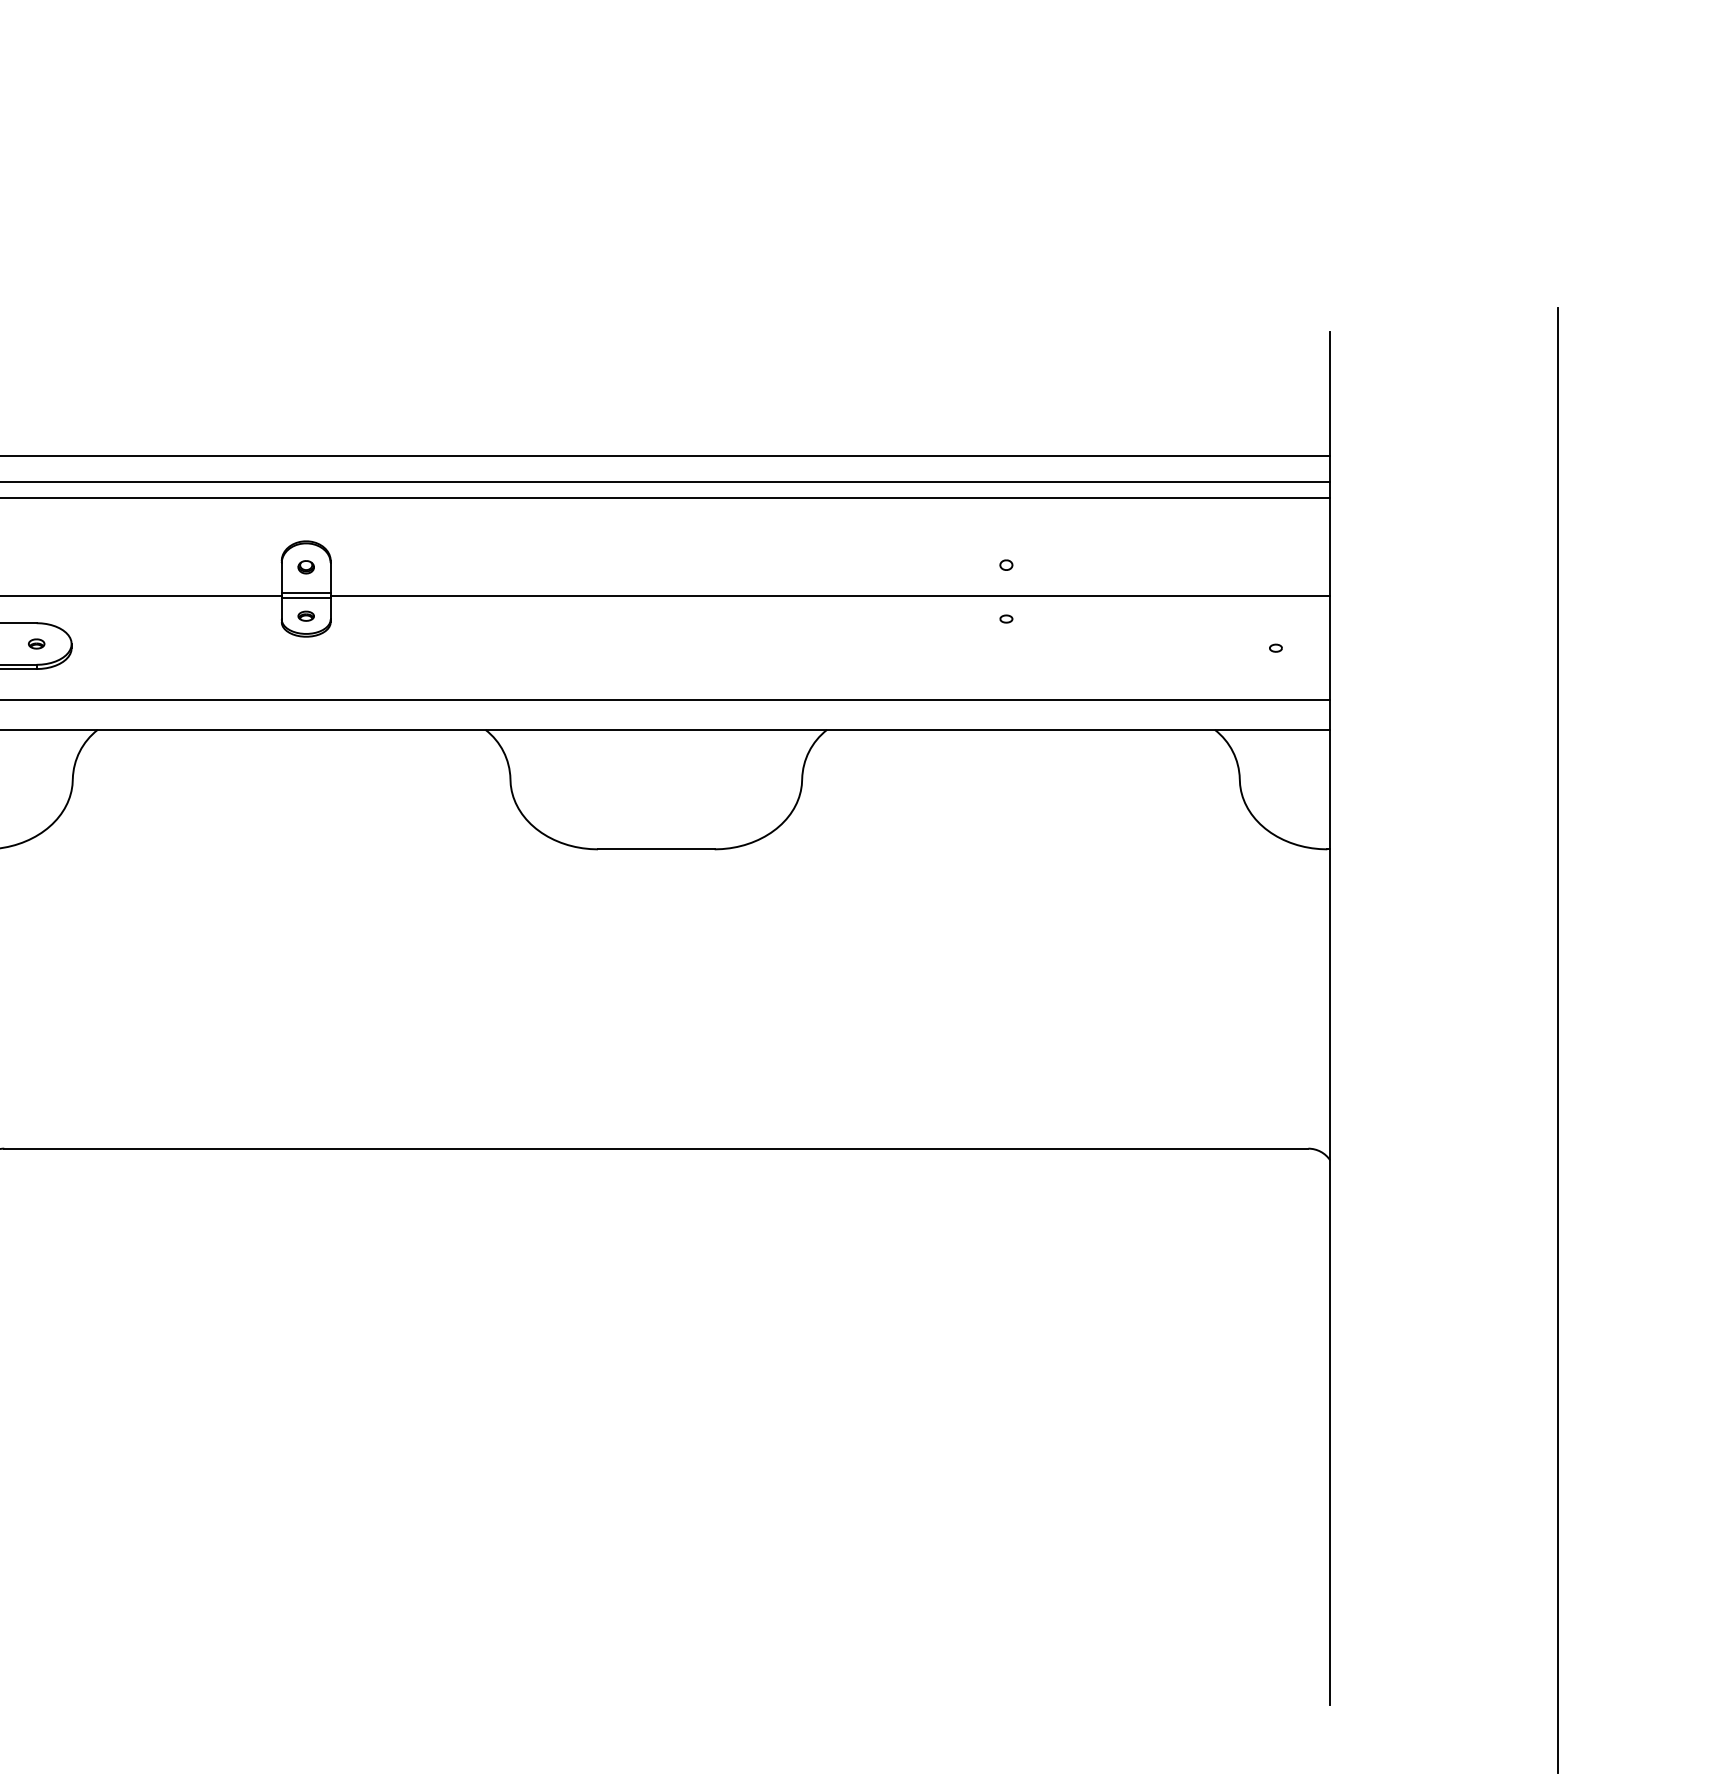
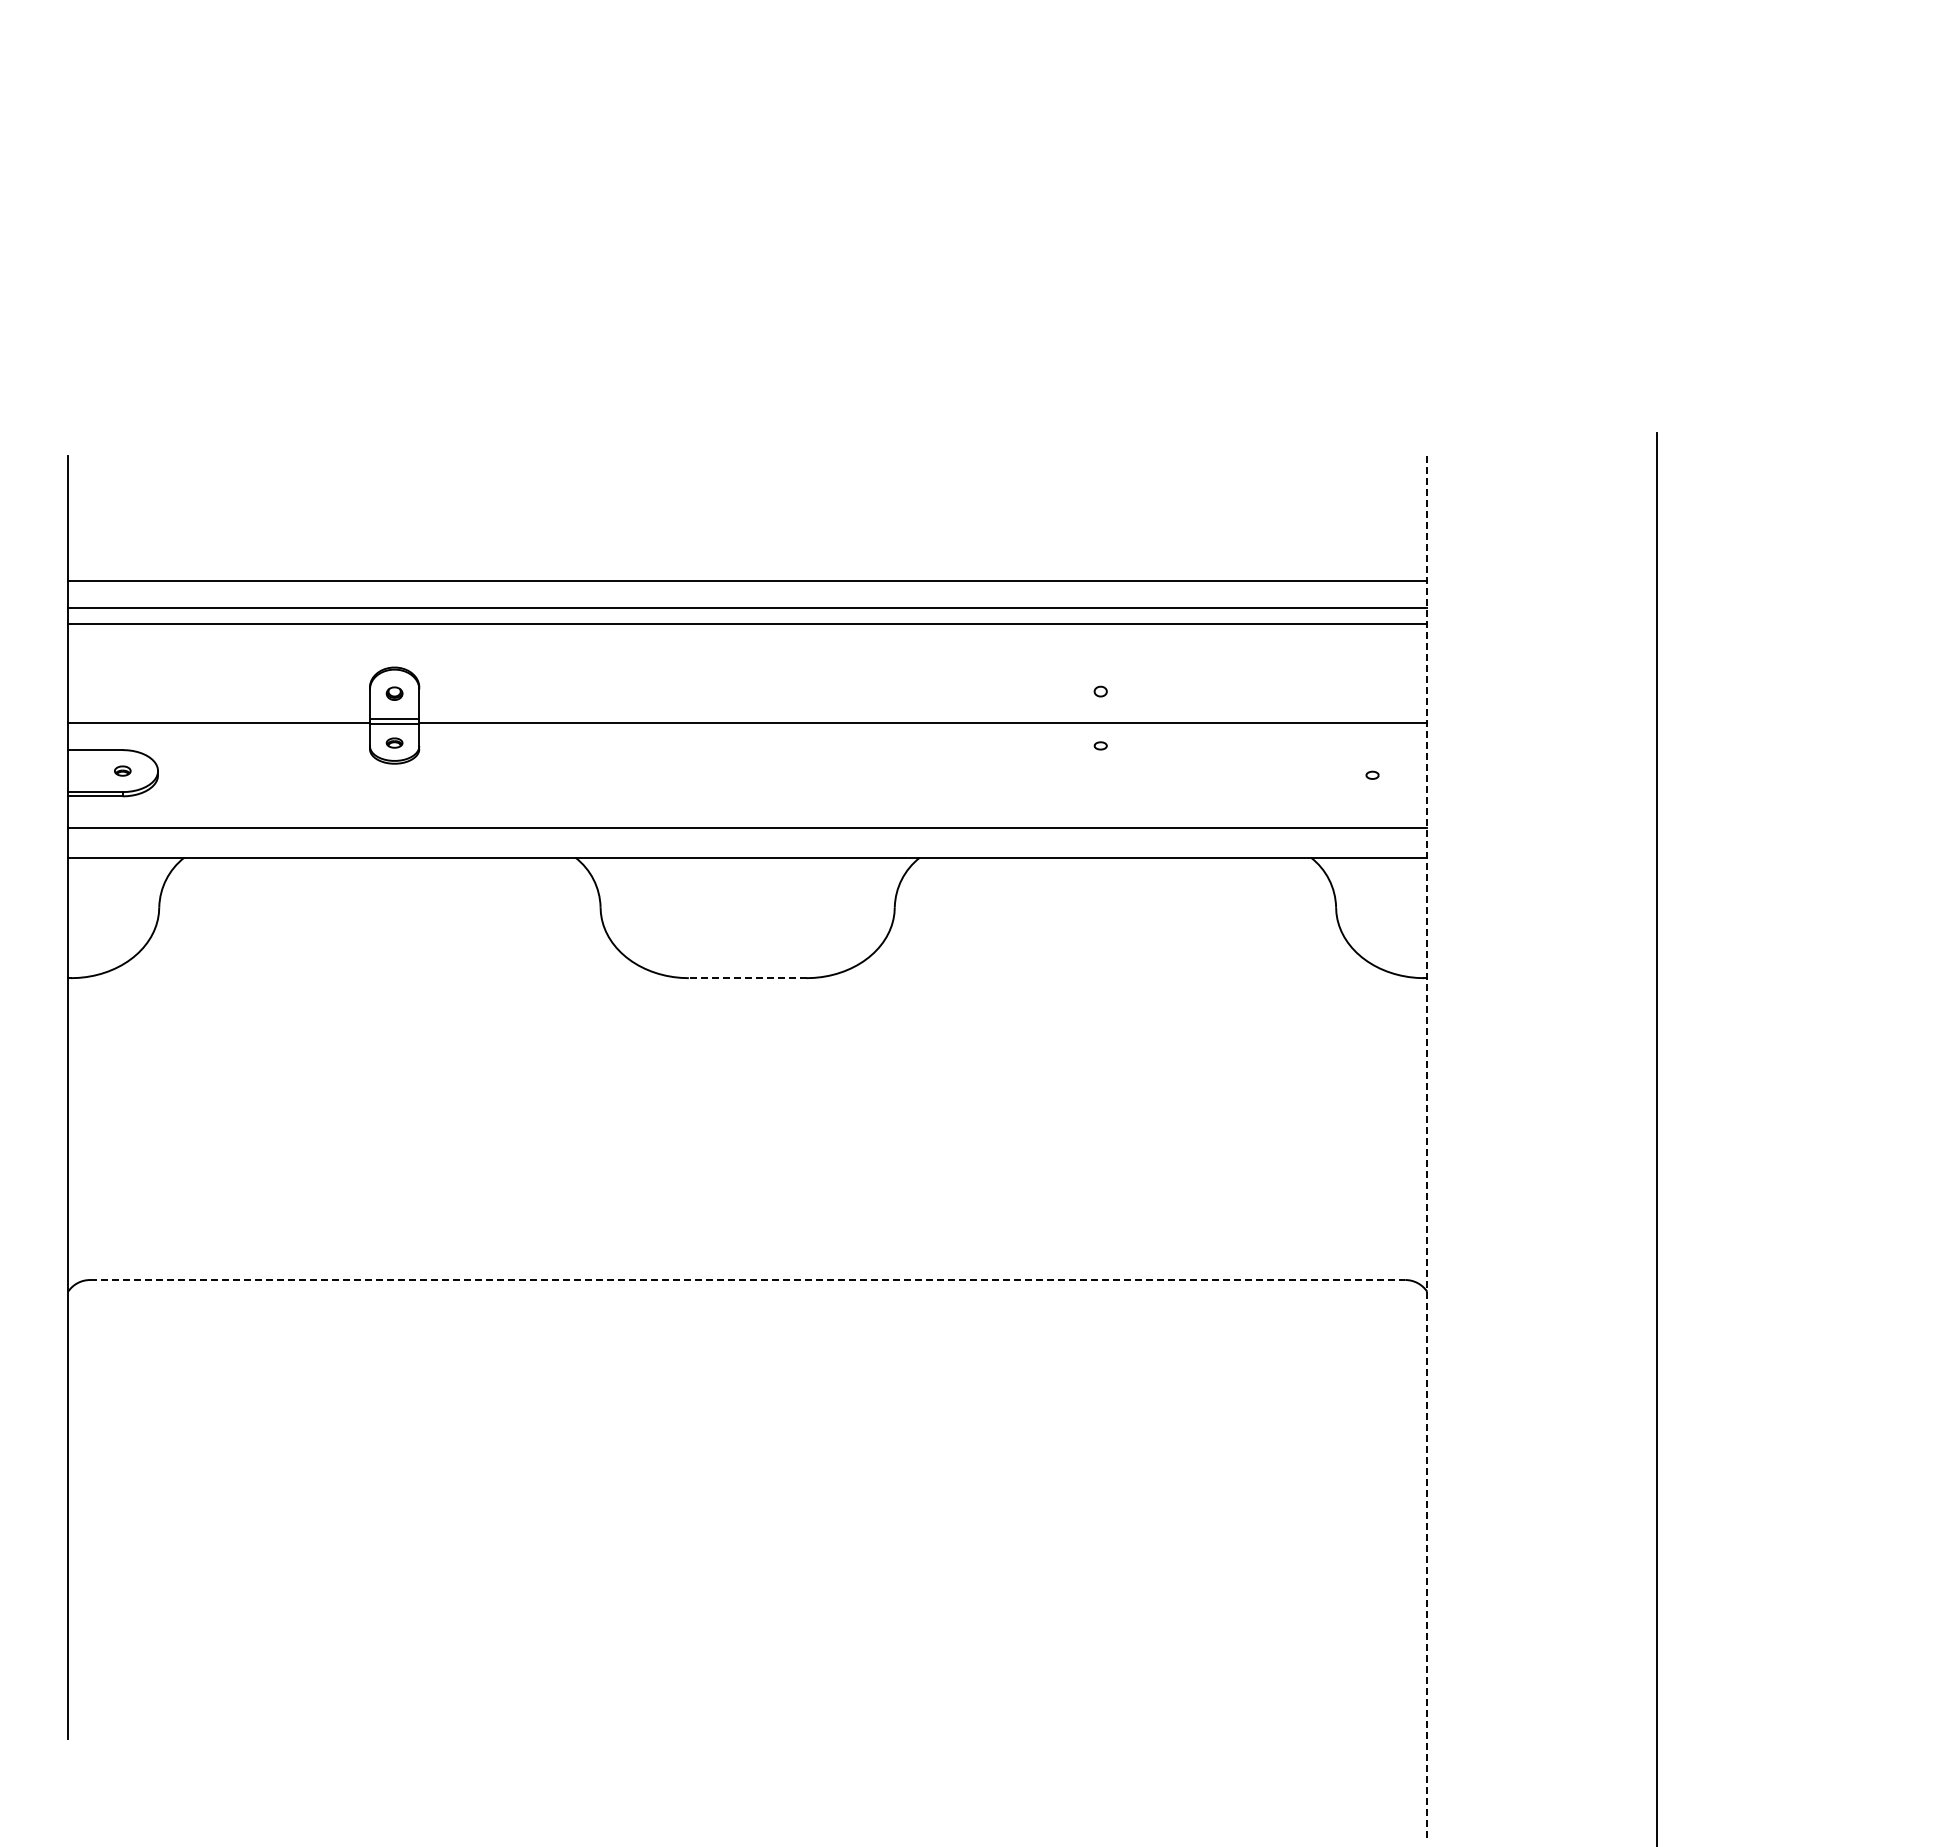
line: (656, 849) -> (747, 978), solid -> dashed
line: (1330, 1019) -> (1427, 1149), solid -> dashed
line: (656, 1149) -> (747, 1280), solid -> dashed

